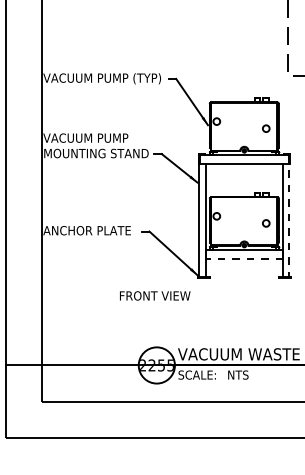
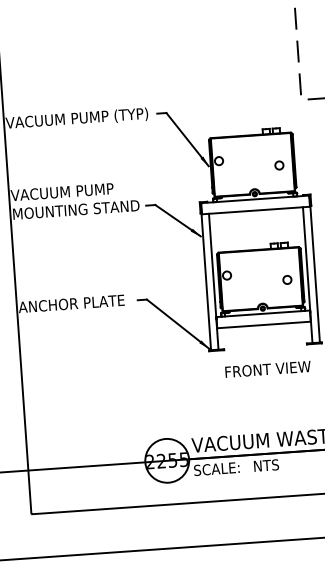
line: (289, 216) -> (314, 269), dashed -> solid
line: (244, 259) -> (264, 325), dashed -> solid
text: (155, 295) -> (268, 368), moved

